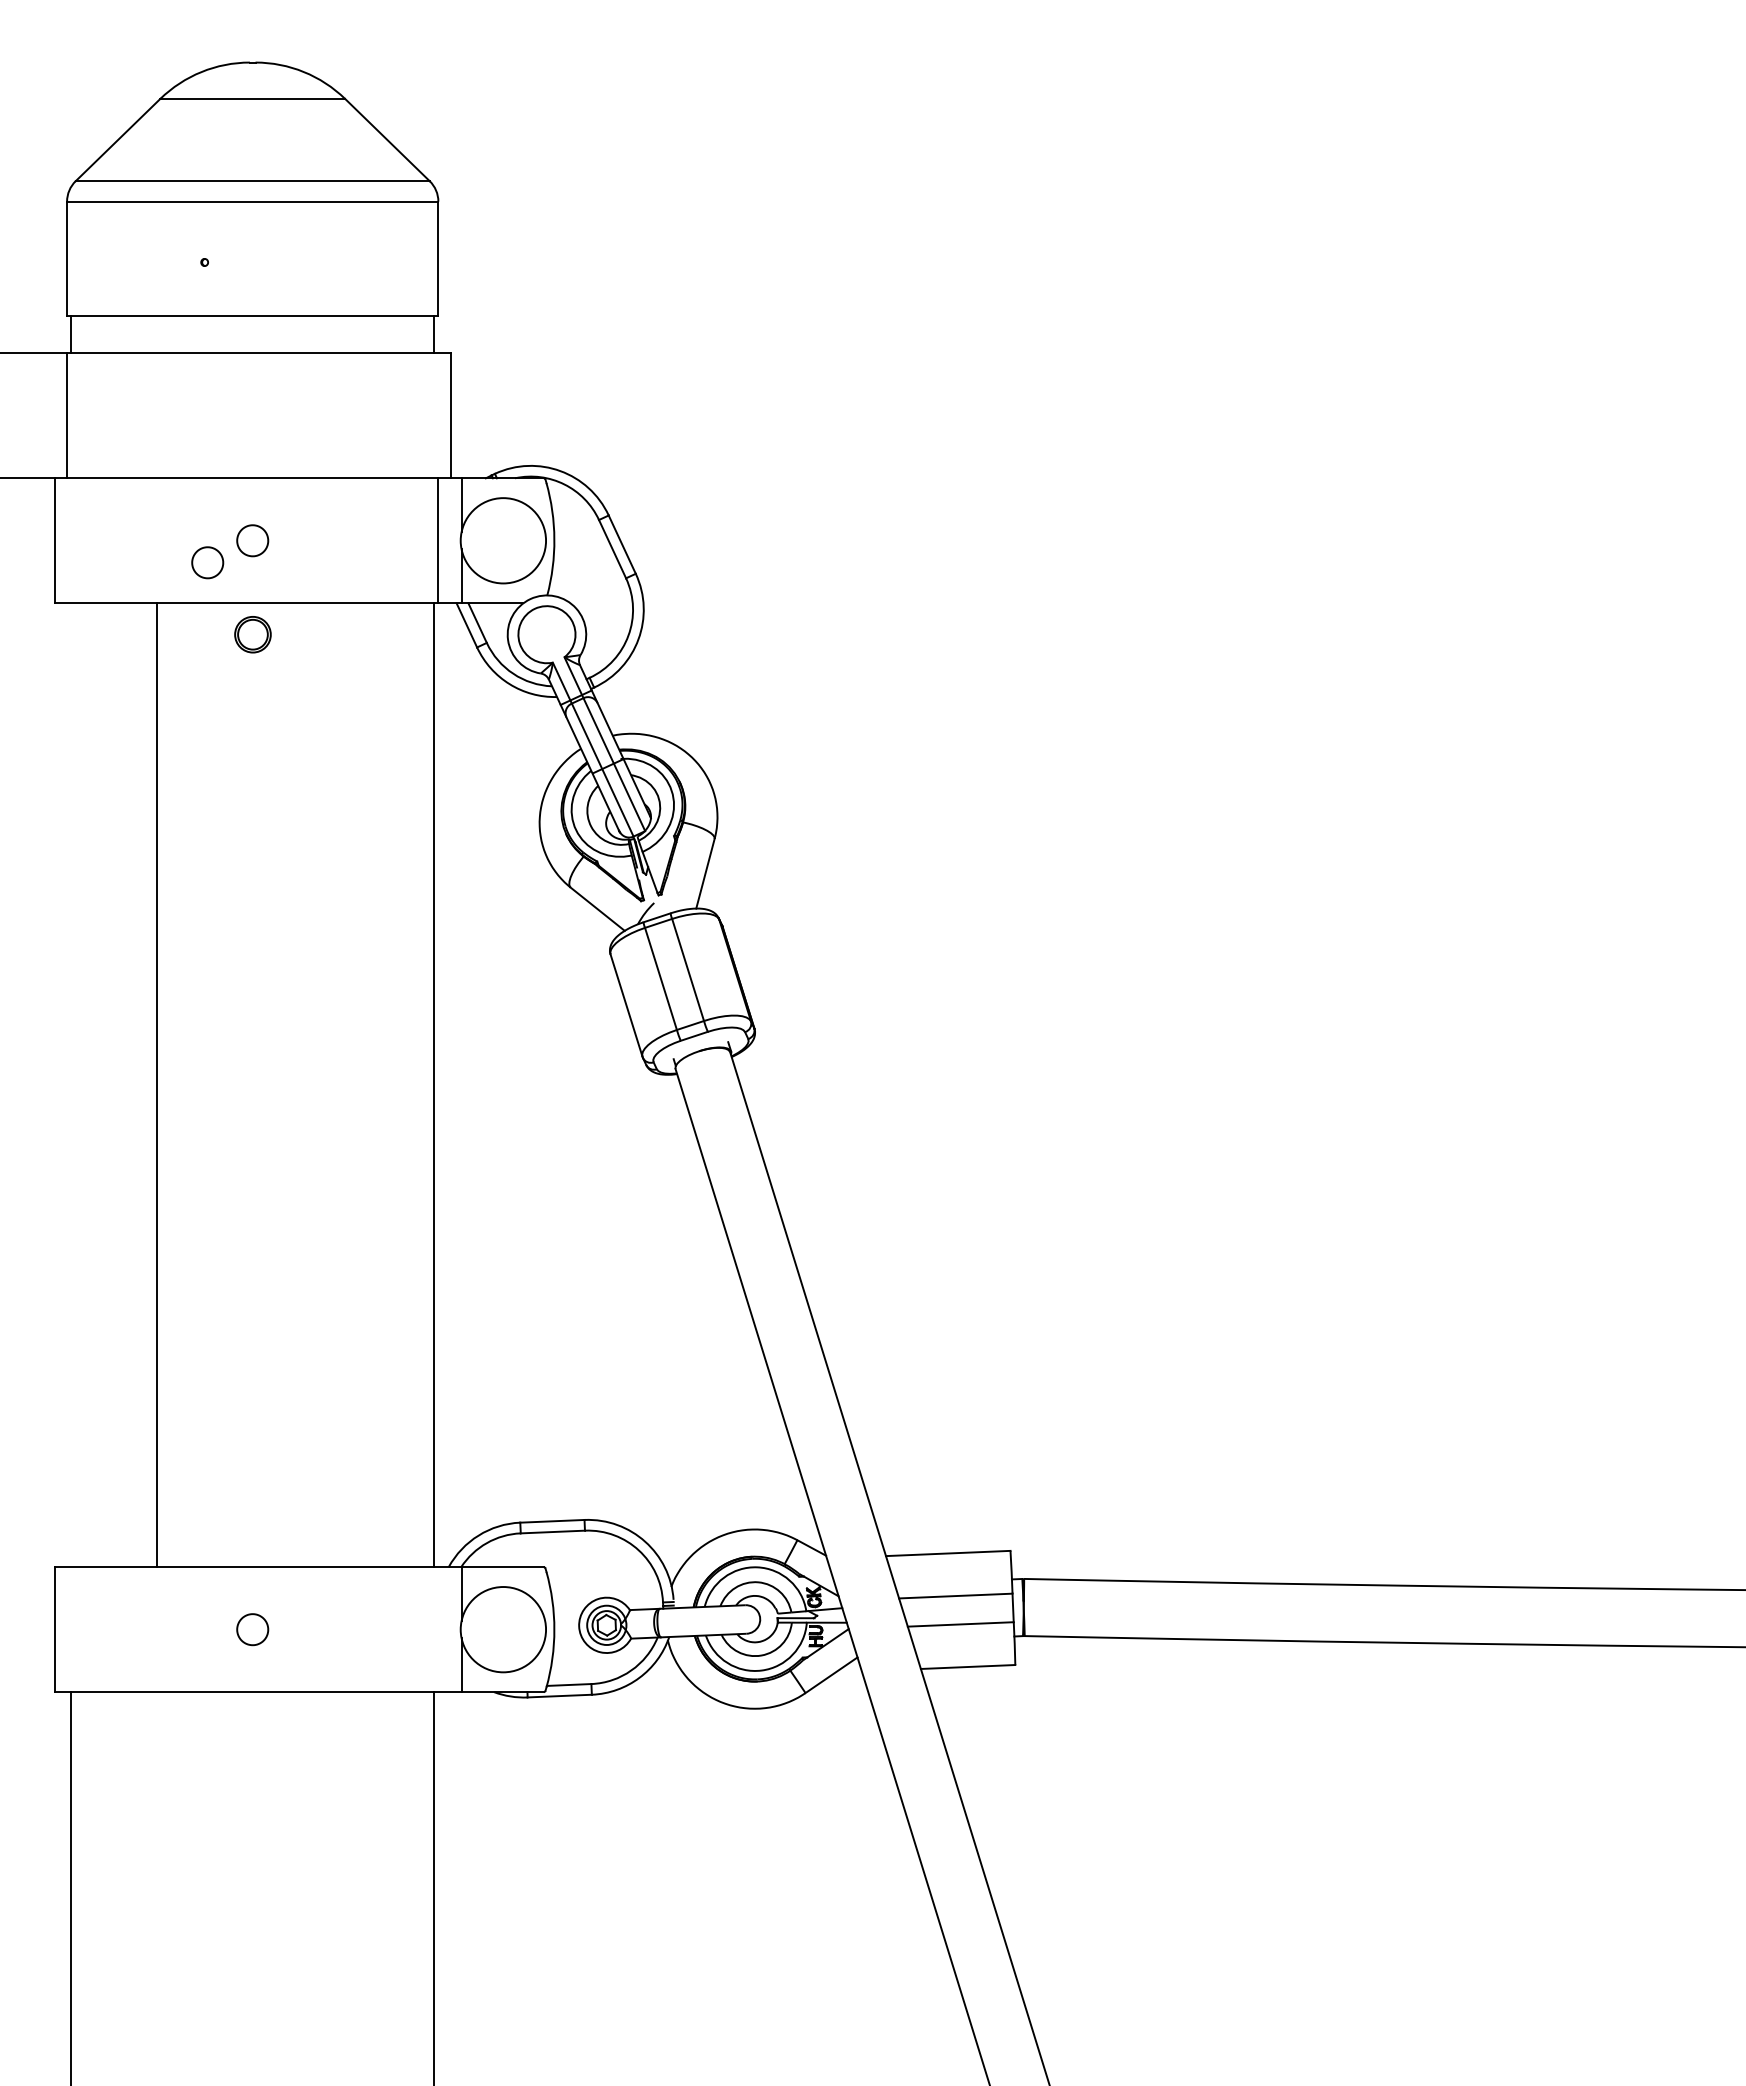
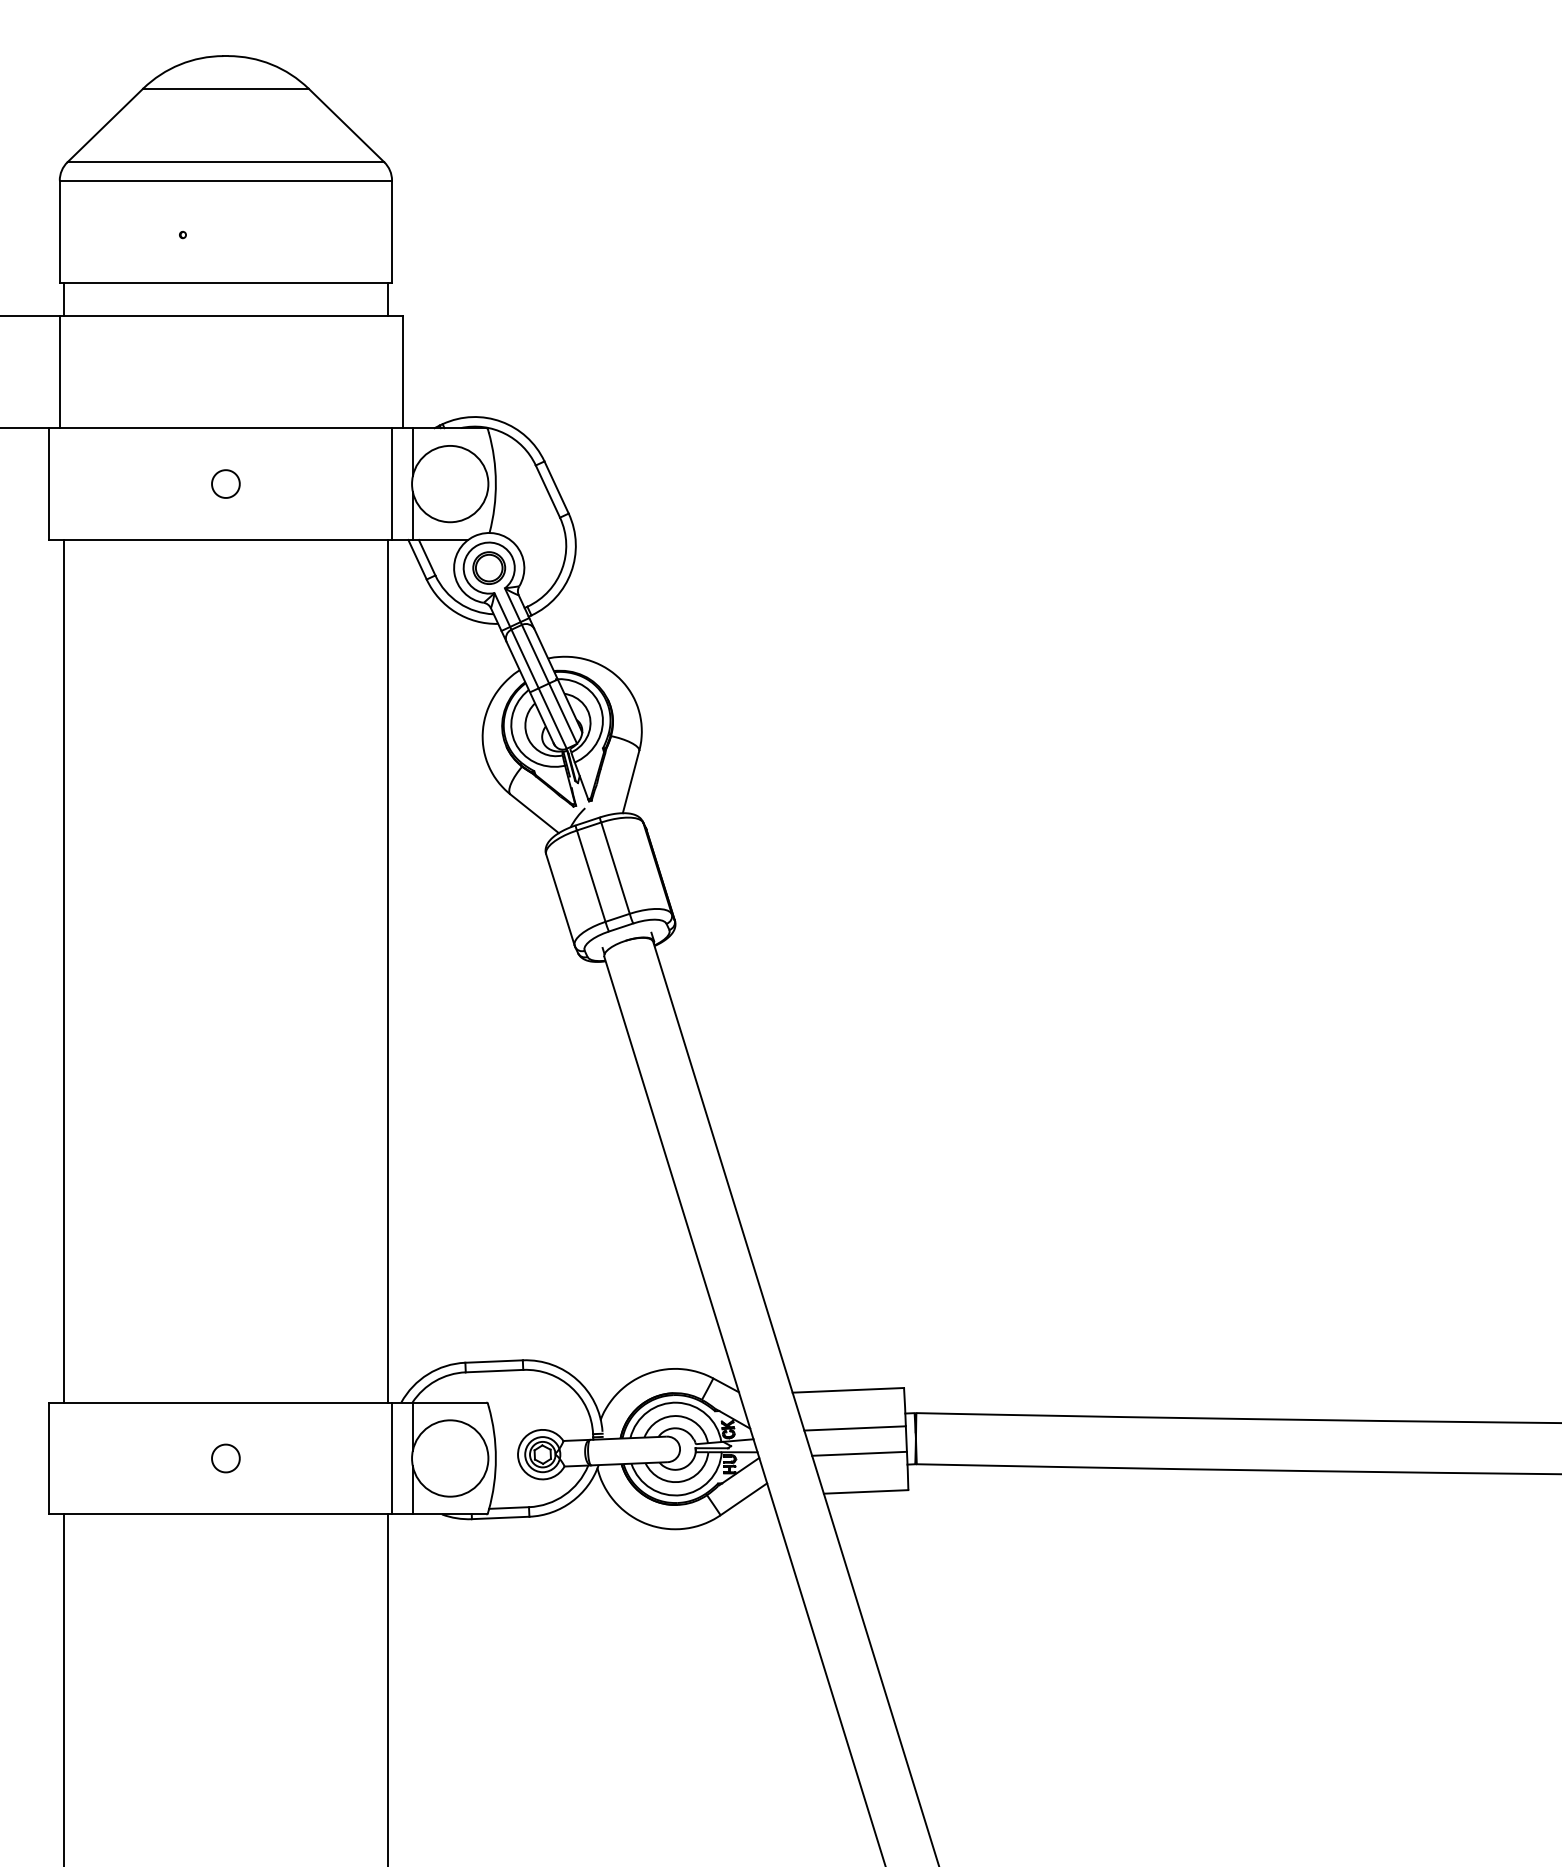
part: (207, 562) -> (185, 503), removed
part: (252, 634) -> (488, 567), moved
line: (157, 1085) -> (63, 971), moved
line: (438, 1629) -> (392, 1458), added

